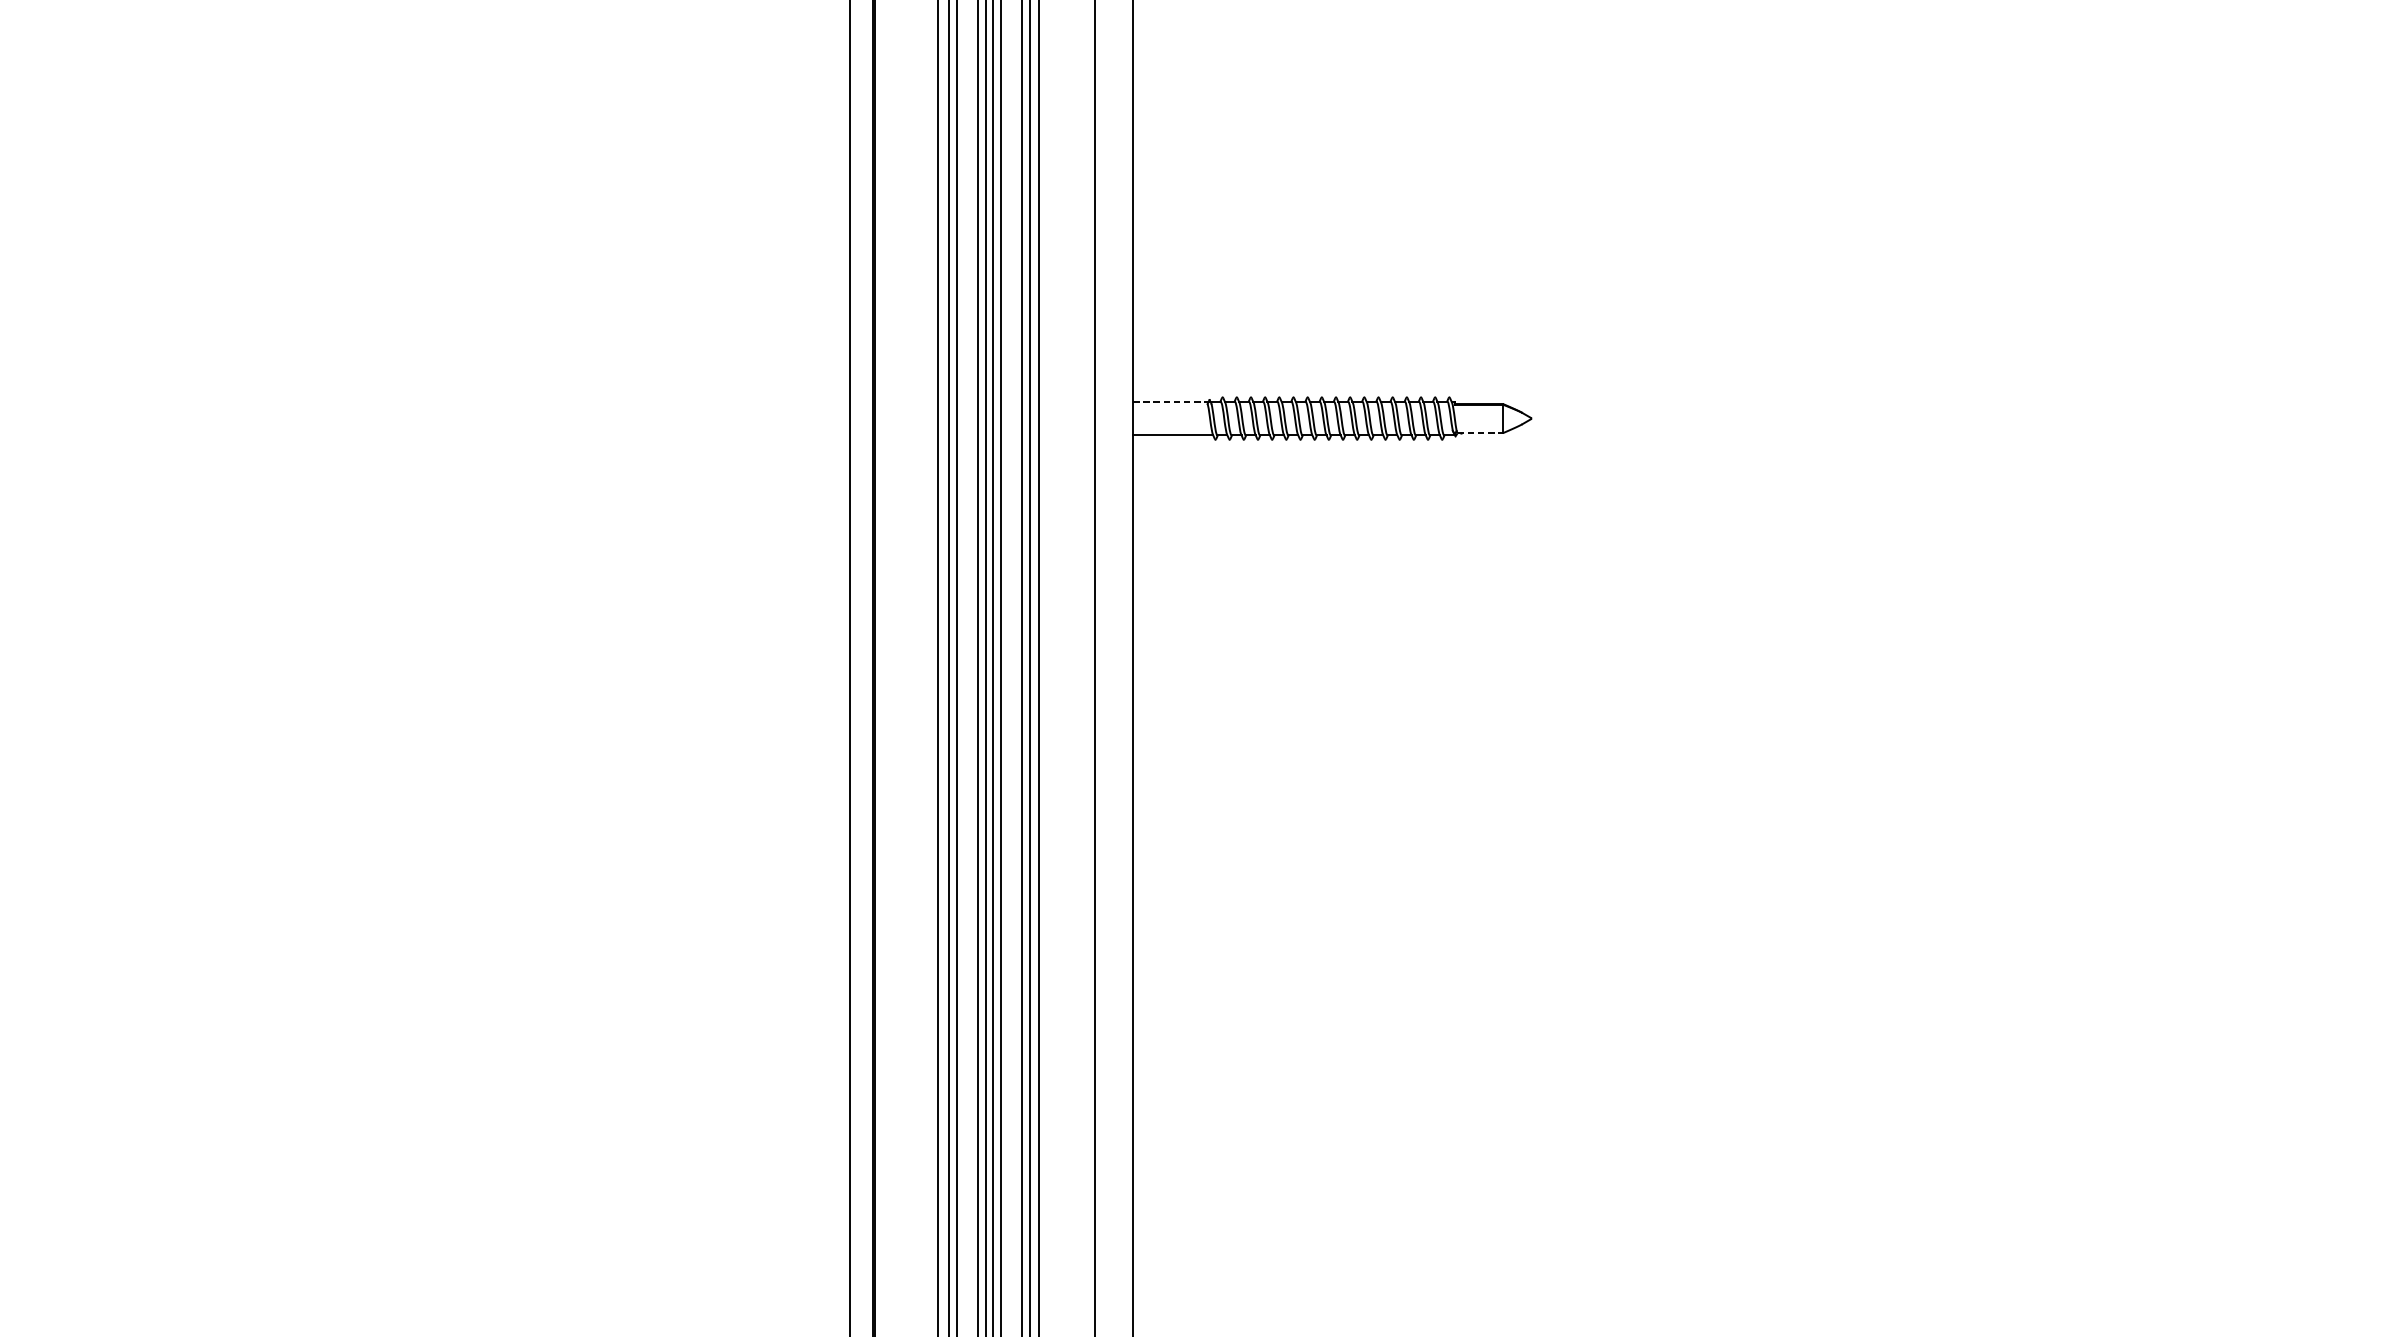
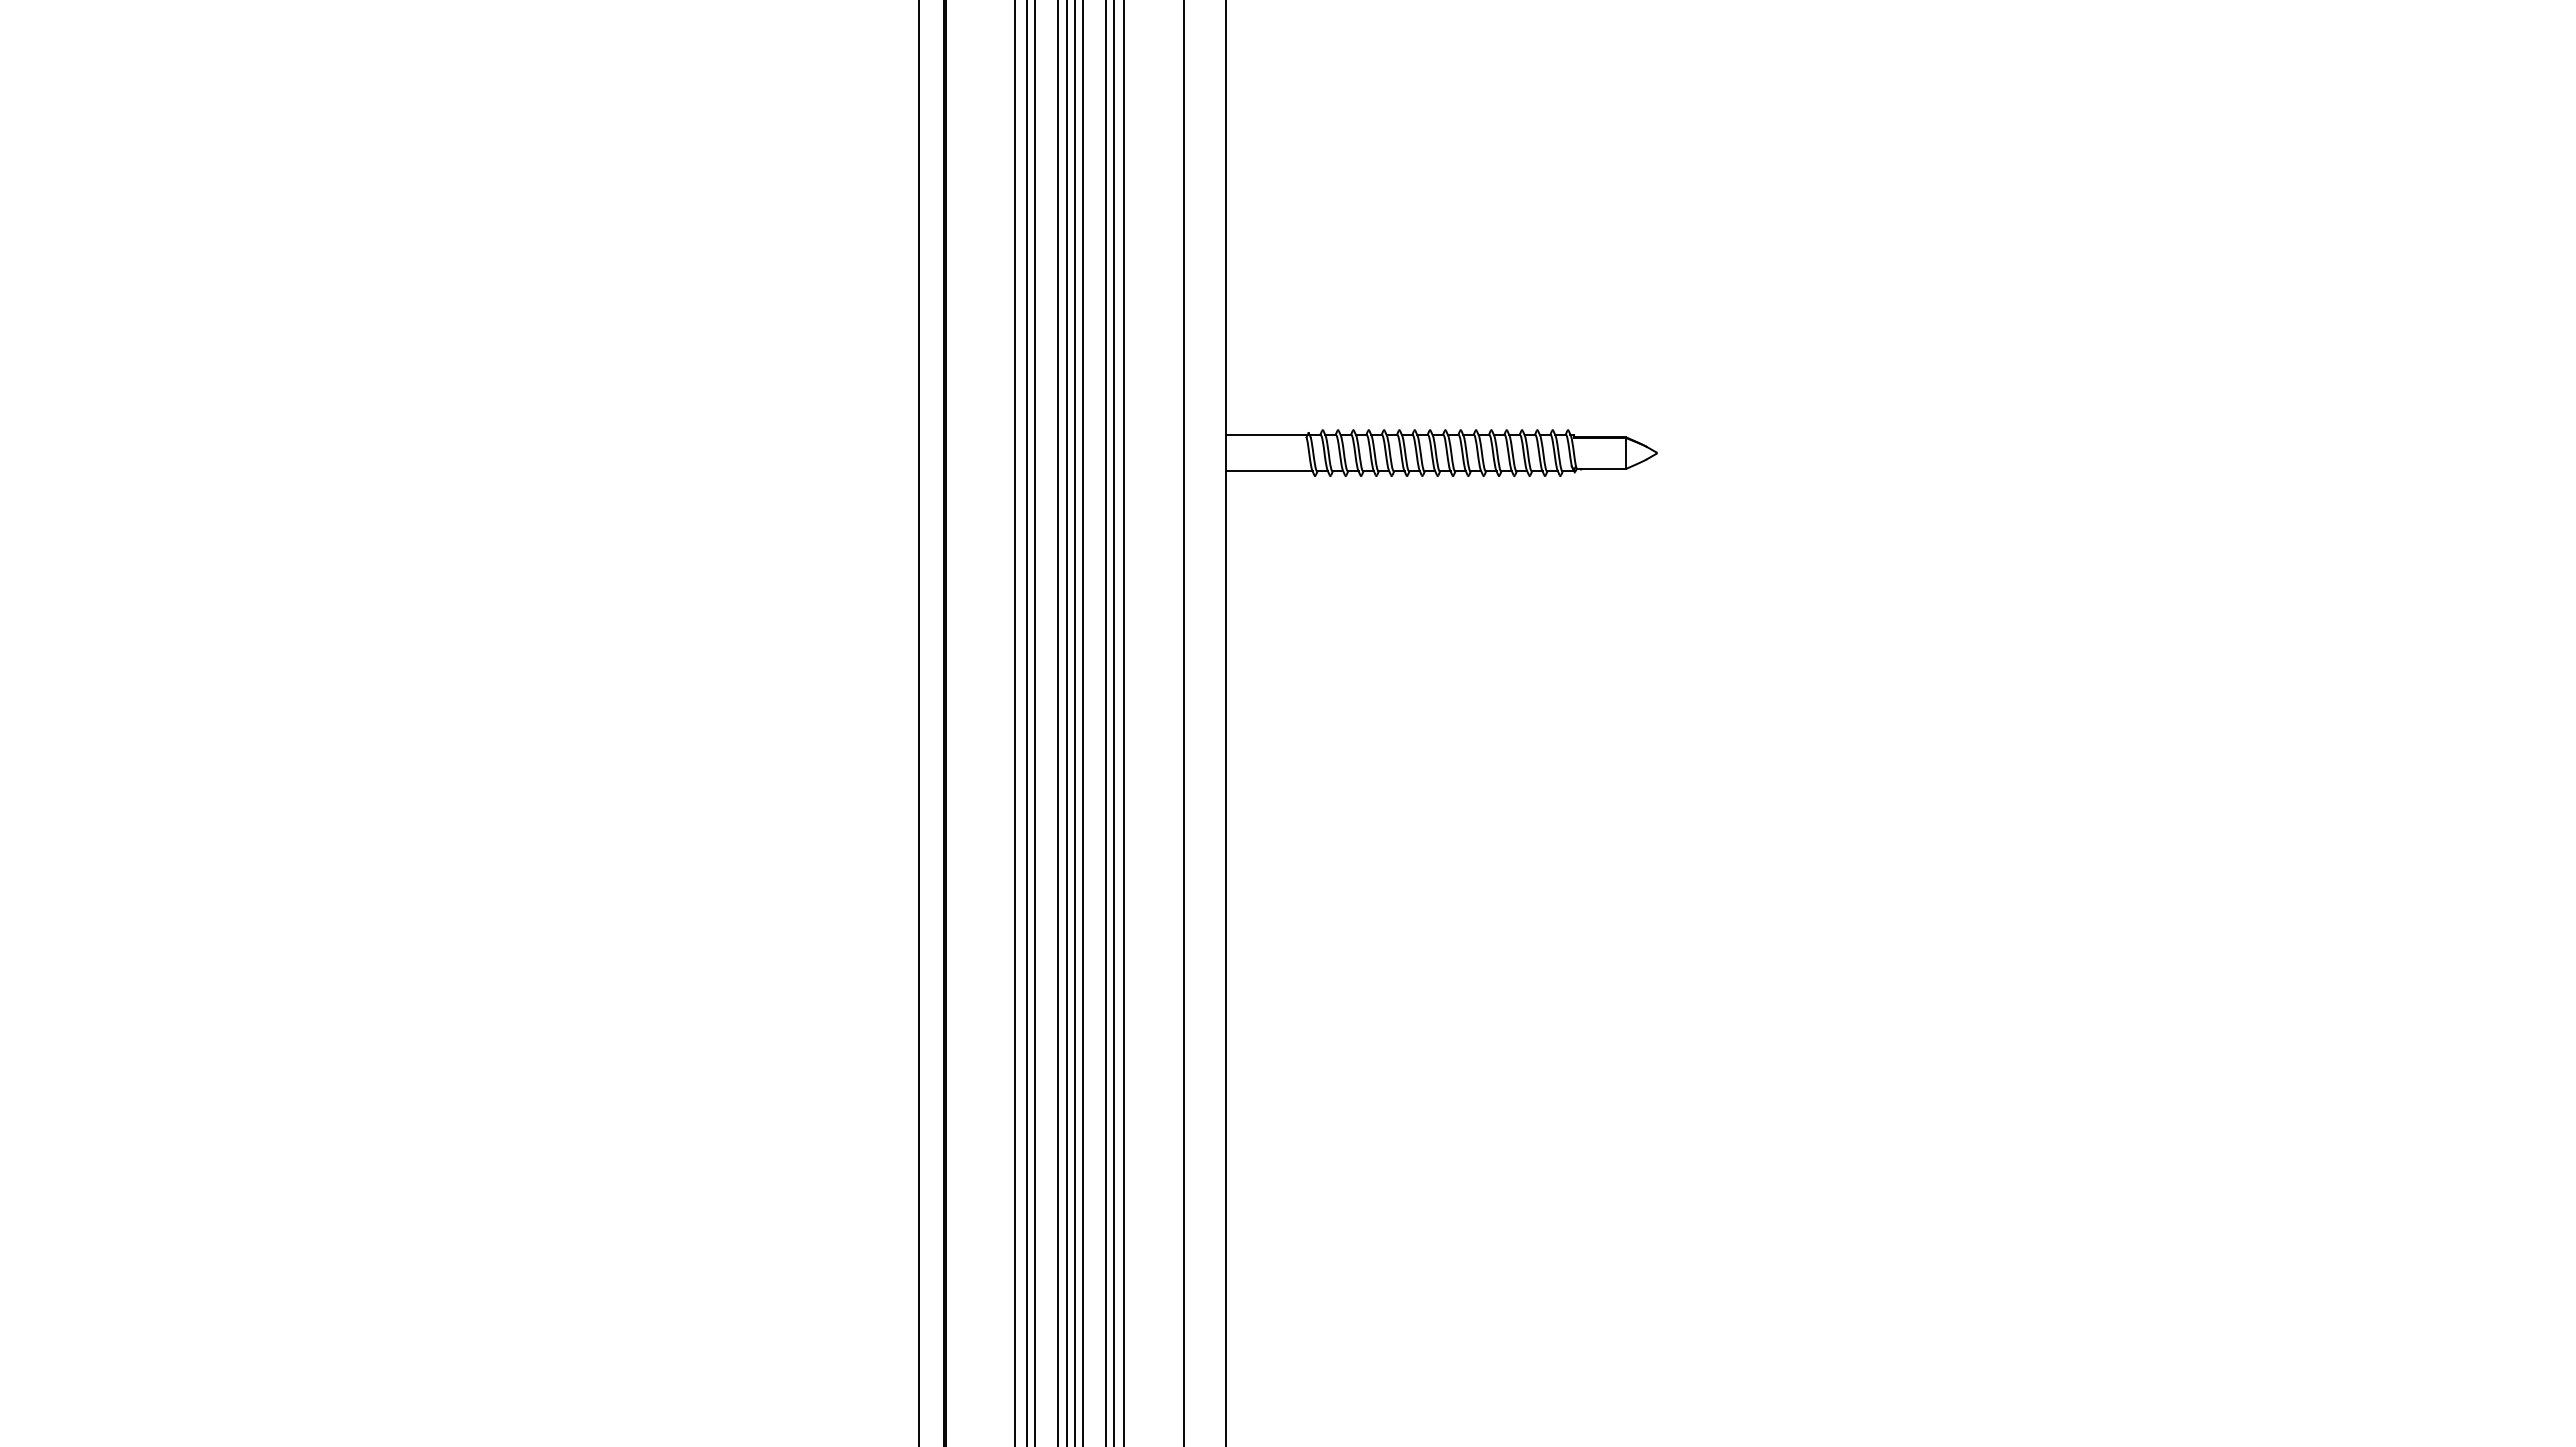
line: (1170, 401) -> (1266, 434), dashed -> solid
line: (1480, 432) -> (1601, 468), dashed -> solid

